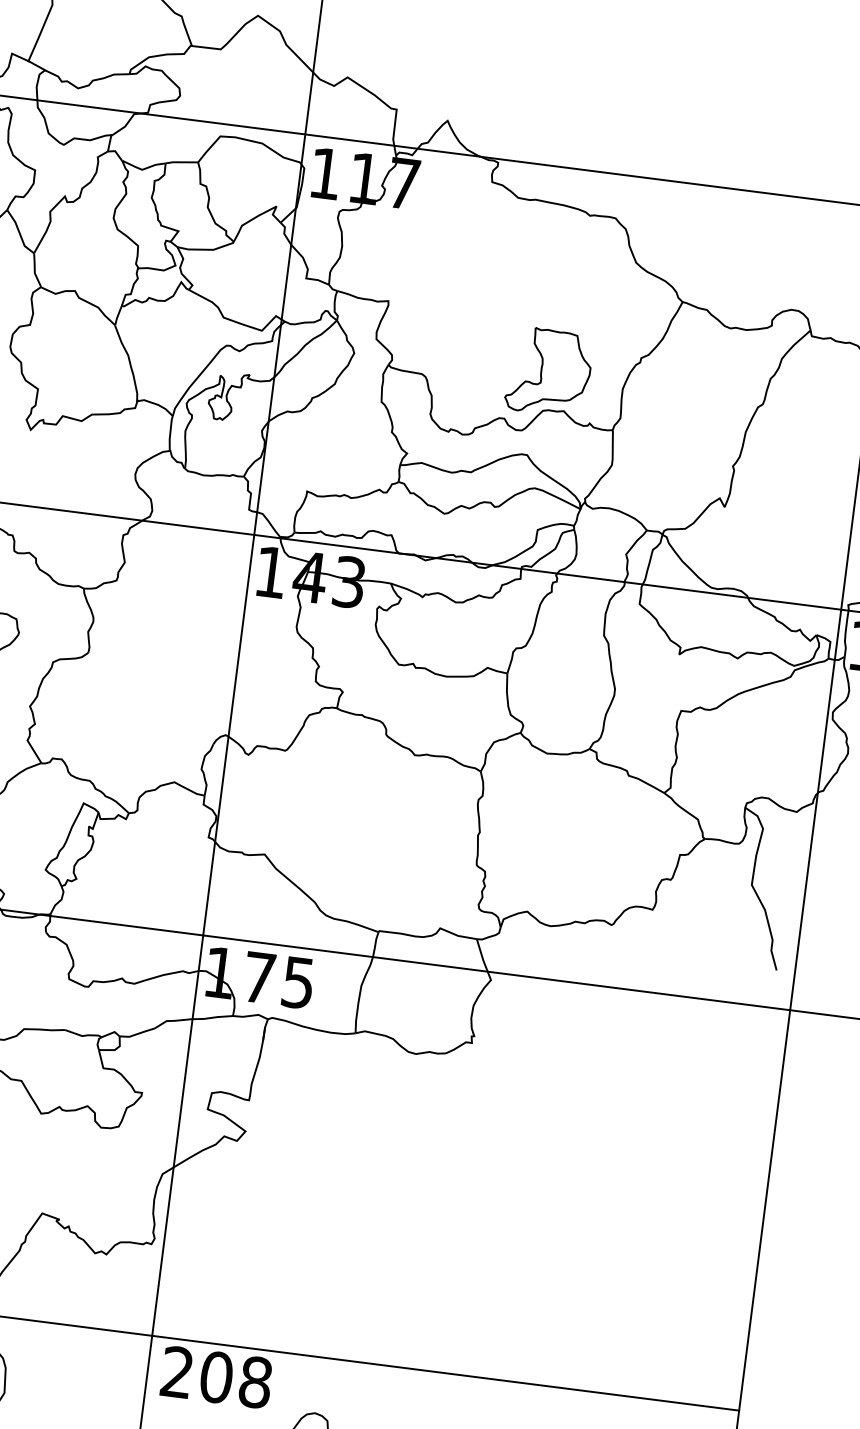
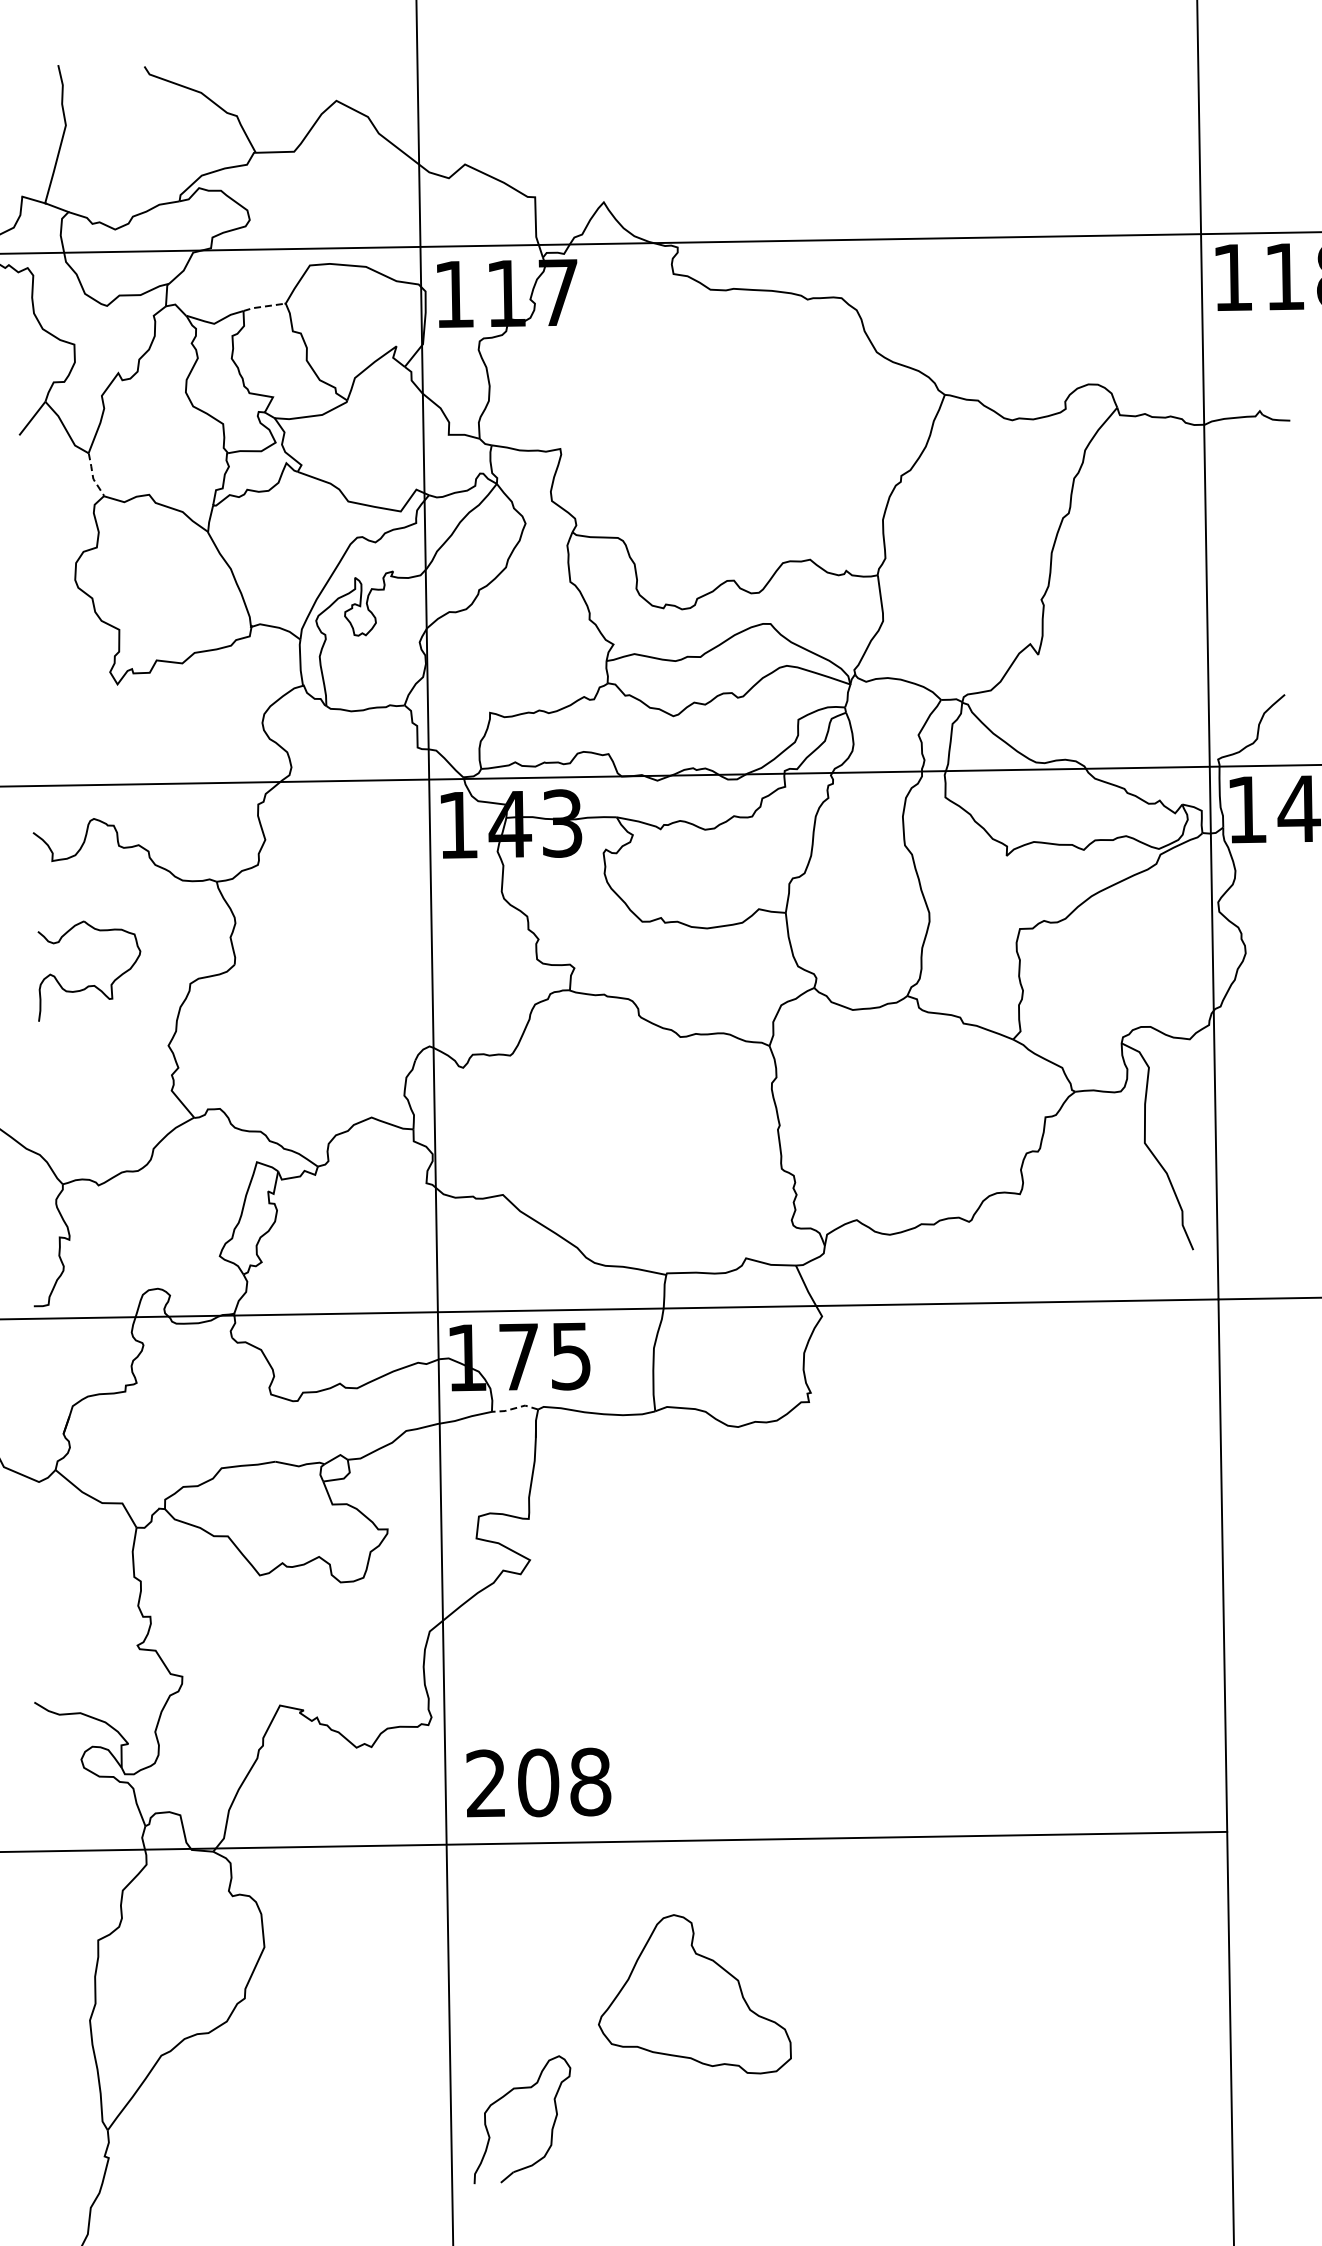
line: (181, 162) -> (263, 306), solid -> dashed
line: (34, 271) -> (92, 476), solid -> dashed
part: (549, 372) -> (783, 511), removed
line: (250, 1015) -> (514, 1408), solid -> dashed
text: (216, 1377) -> (538, 1782), moved

